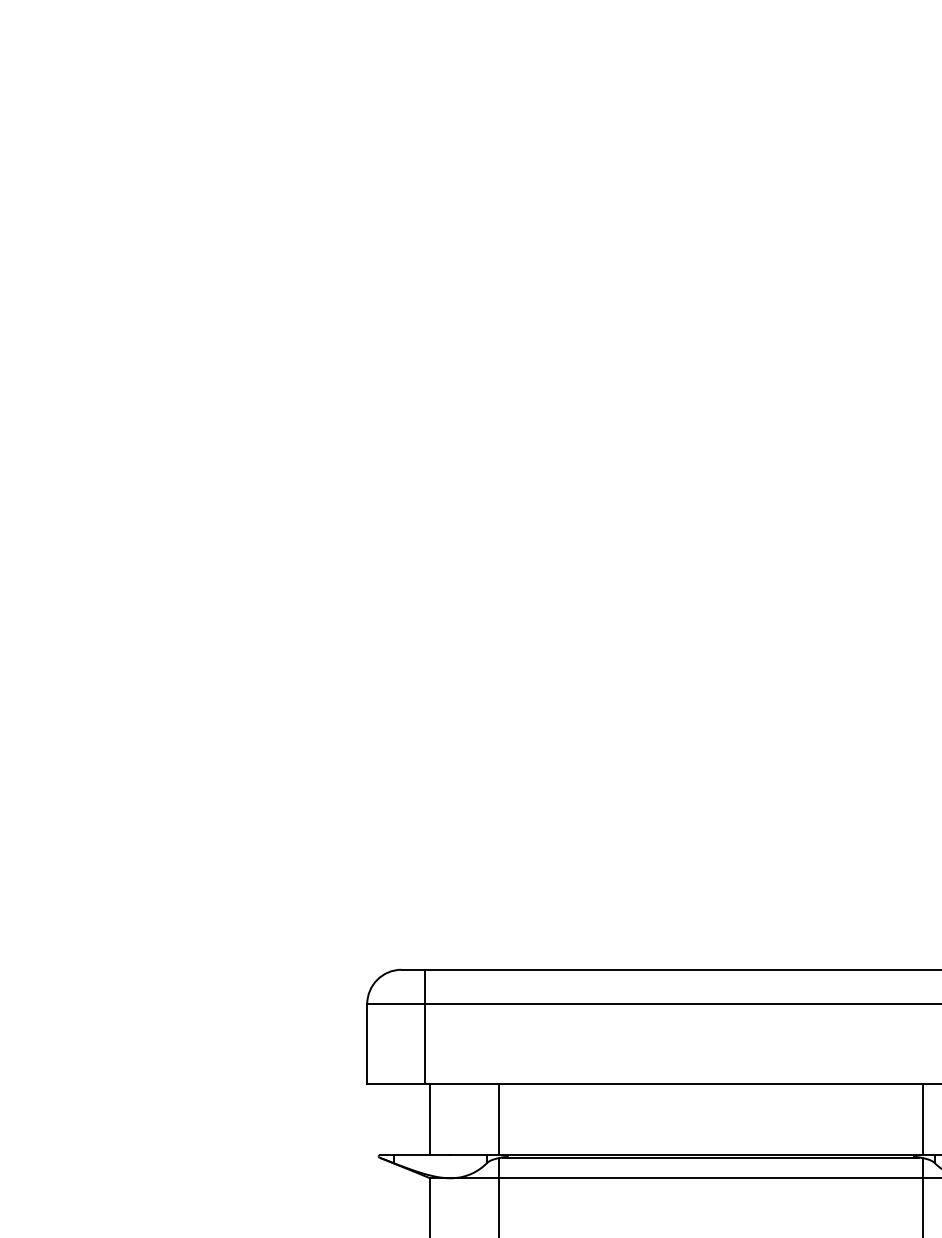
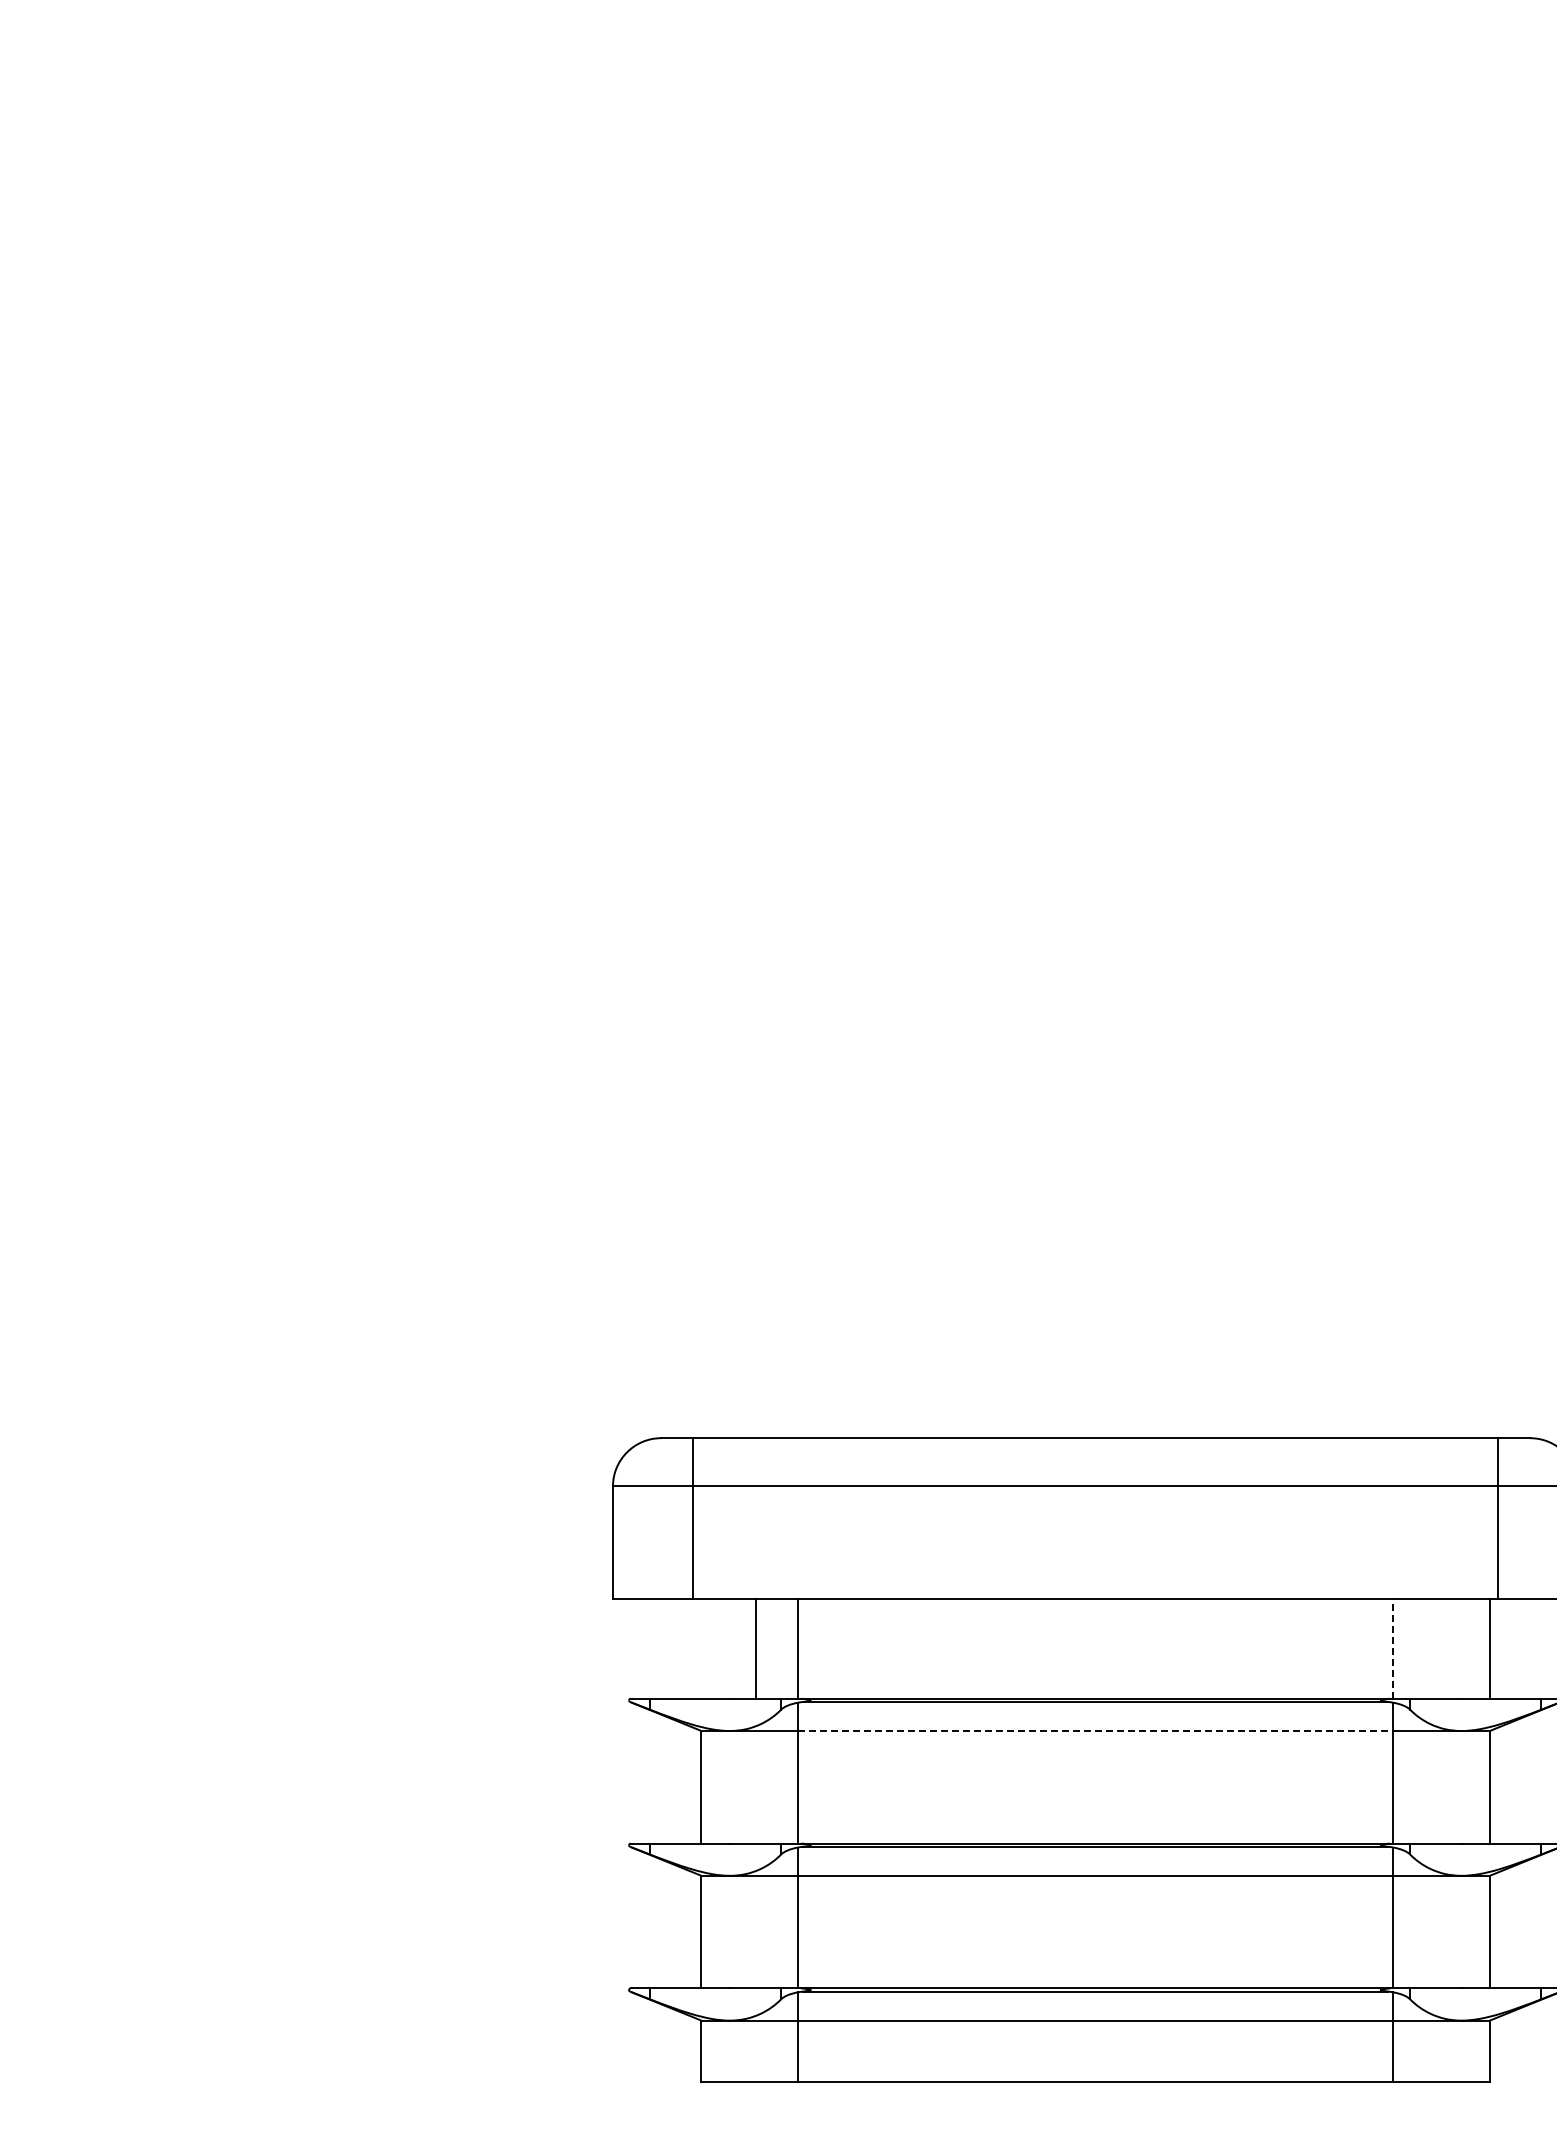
line: (430, 1119) -> (756, 1648), moved
line: (922, 1119) -> (1393, 1648), solid -> dashed
line: (710, 1178) -> (1095, 1731), solid -> dashed

